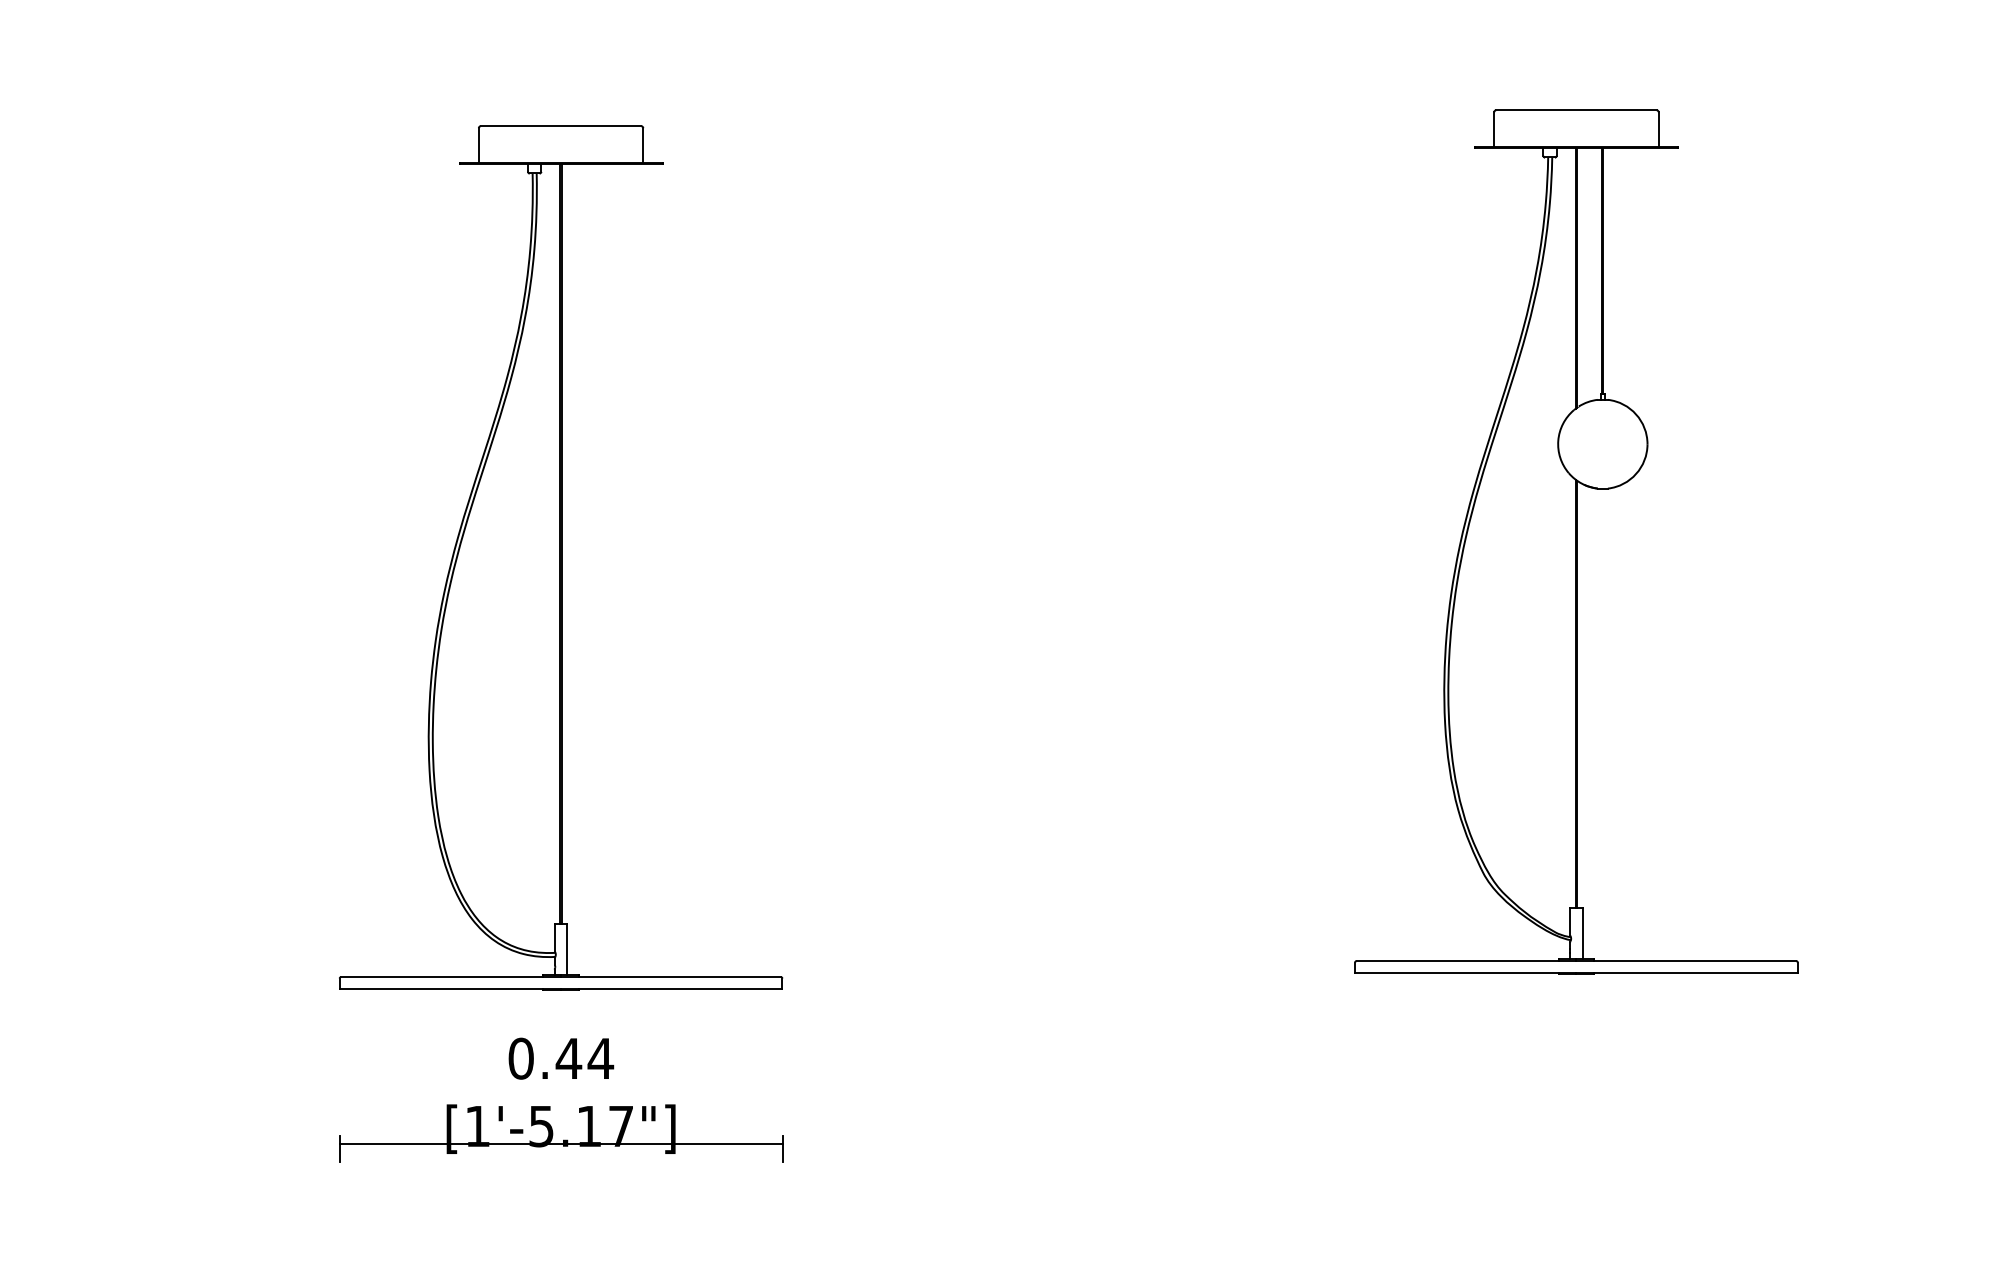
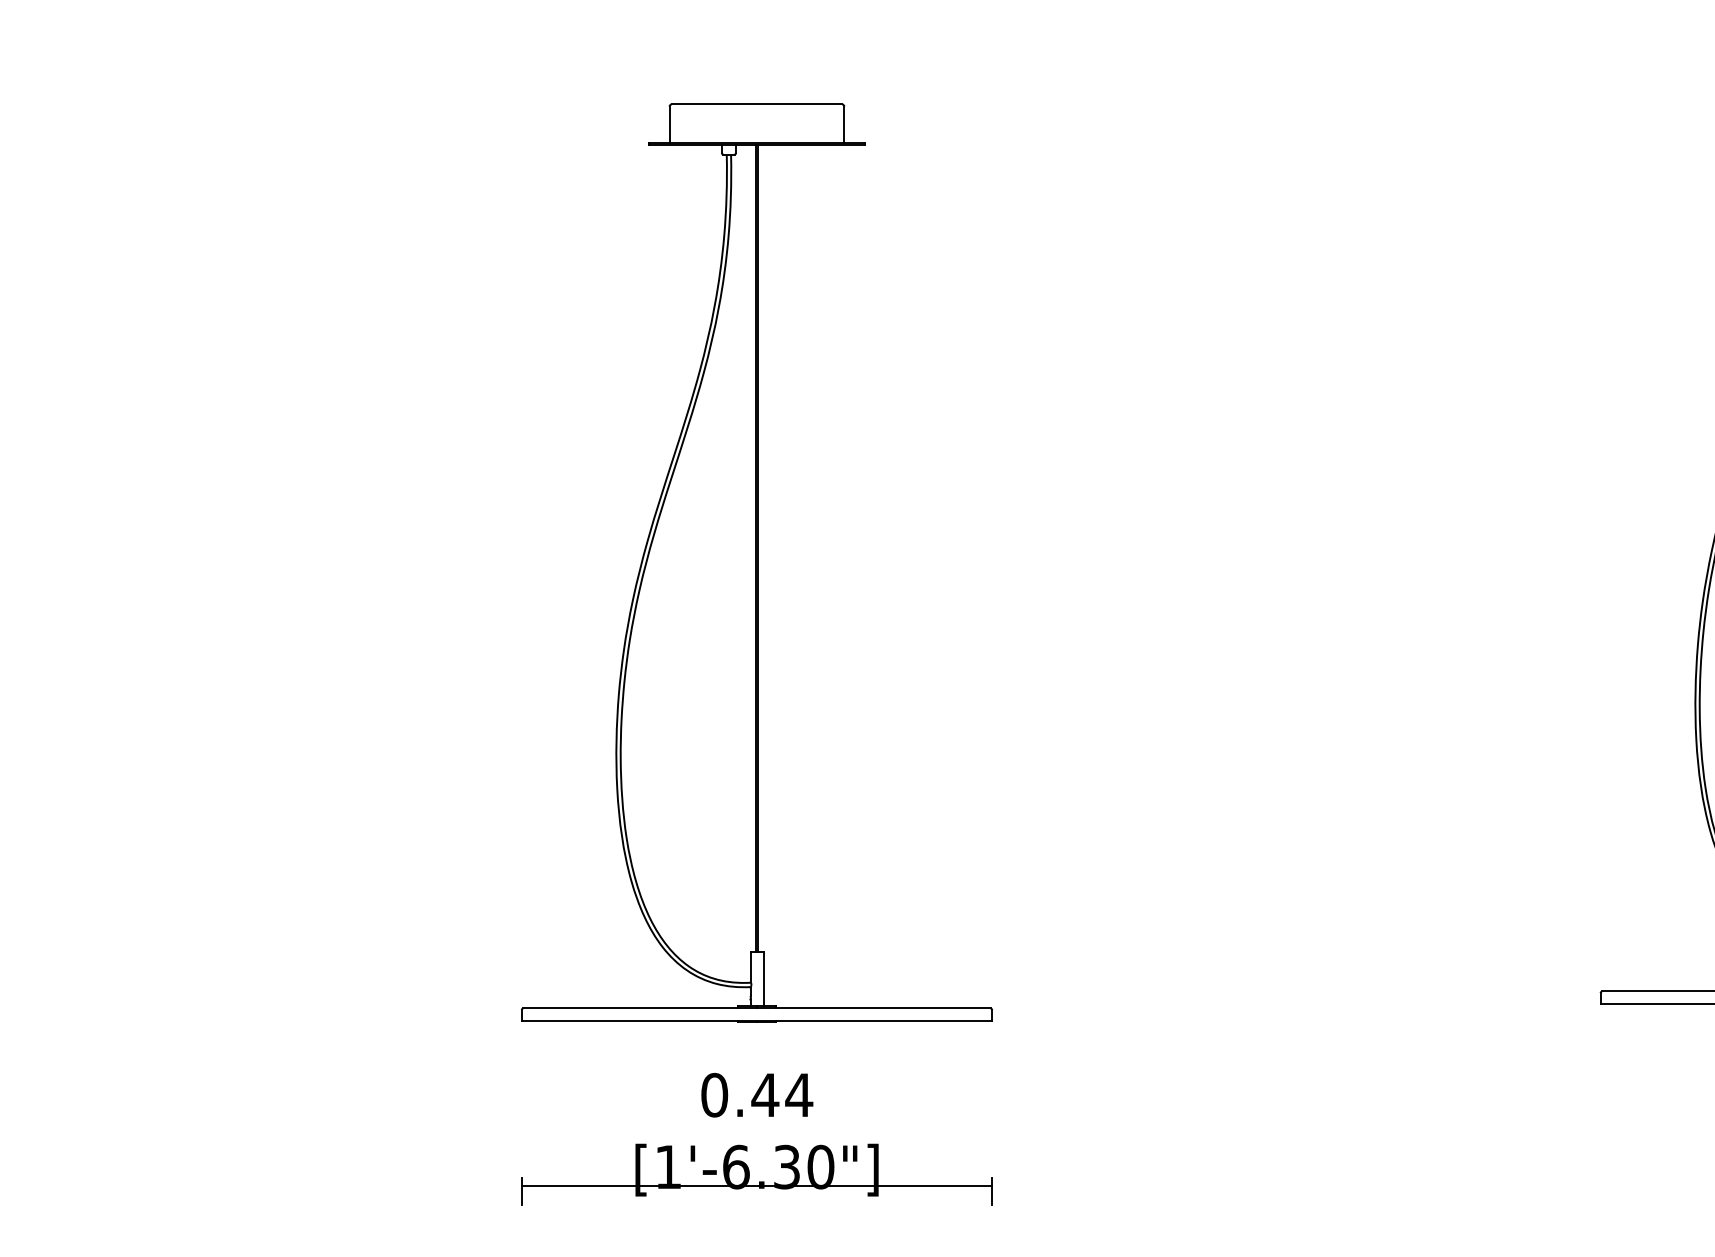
text: (581, 1126) -> (778, 1167), [1'-5.17"] -> [1'-6.30"]

